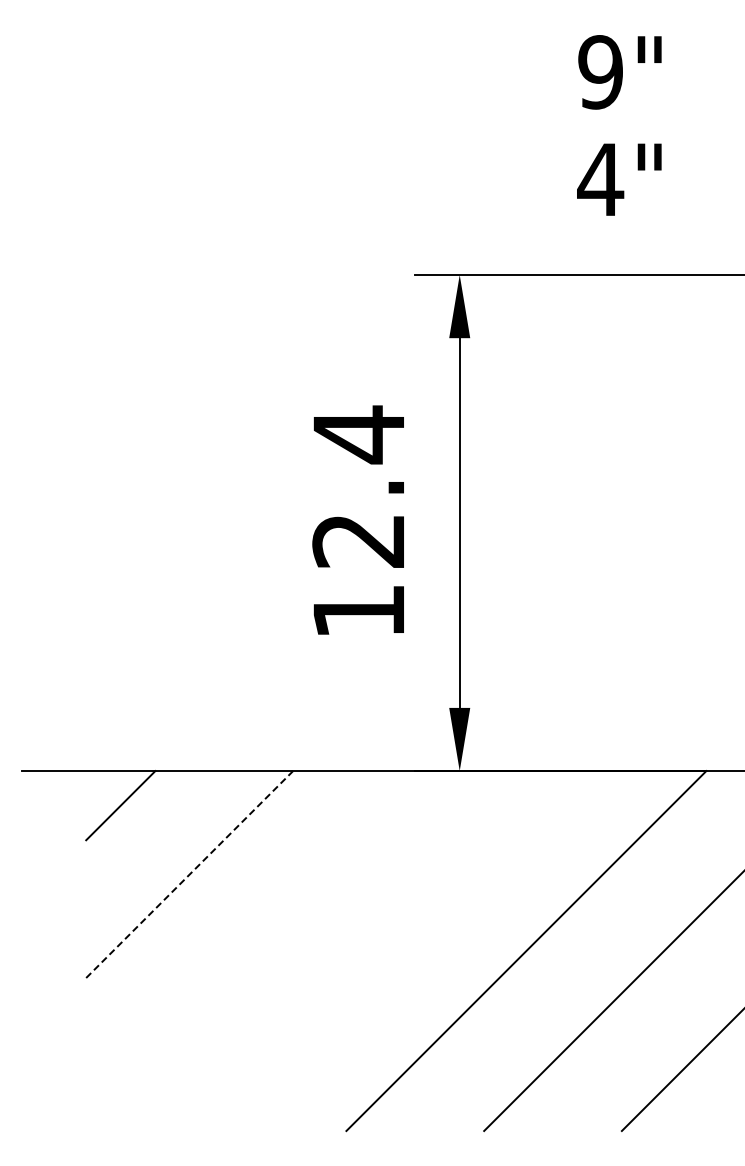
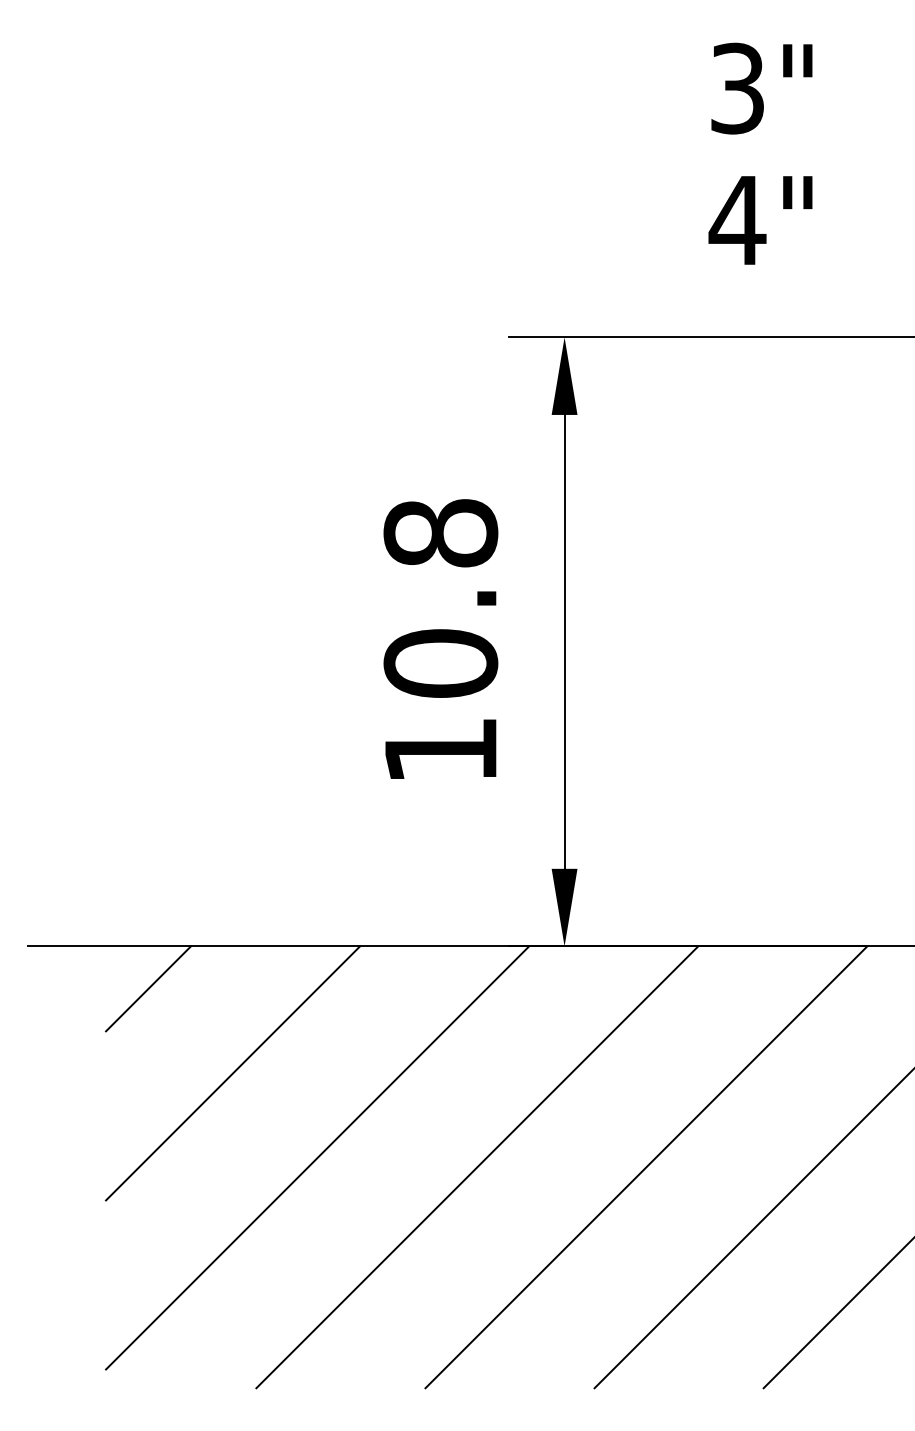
text: (600, 72) -> (737, 88), 9" -> 3"
text: (358, 486) -> (440, 597), 12.4 -> 10.8
line: (190, 874) -> (234, 1073), dashed -> solid
line: (258, 943) -> (317, 1158), added
line: (388, 951) -> (477, 1167), added

